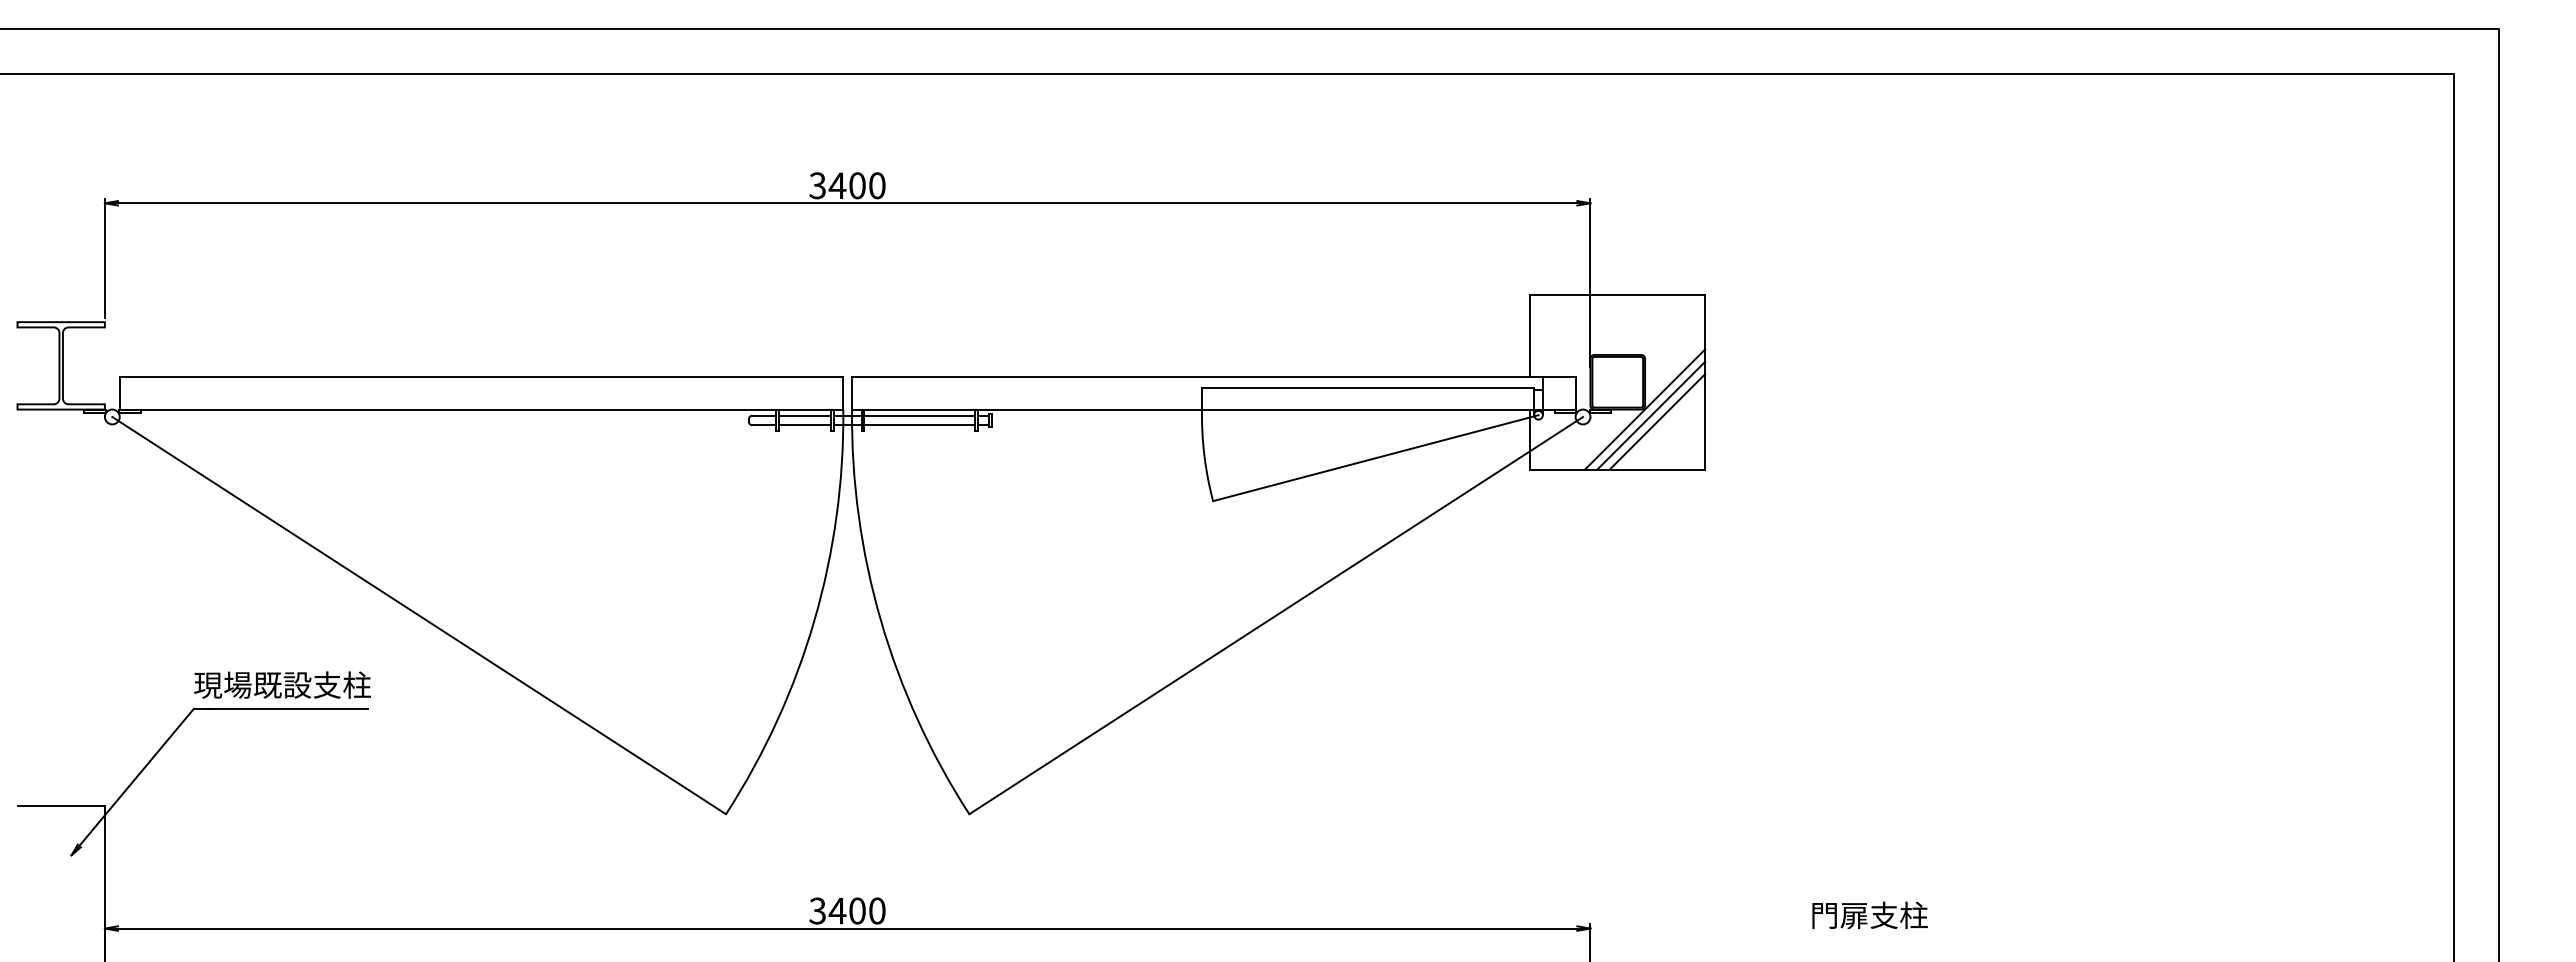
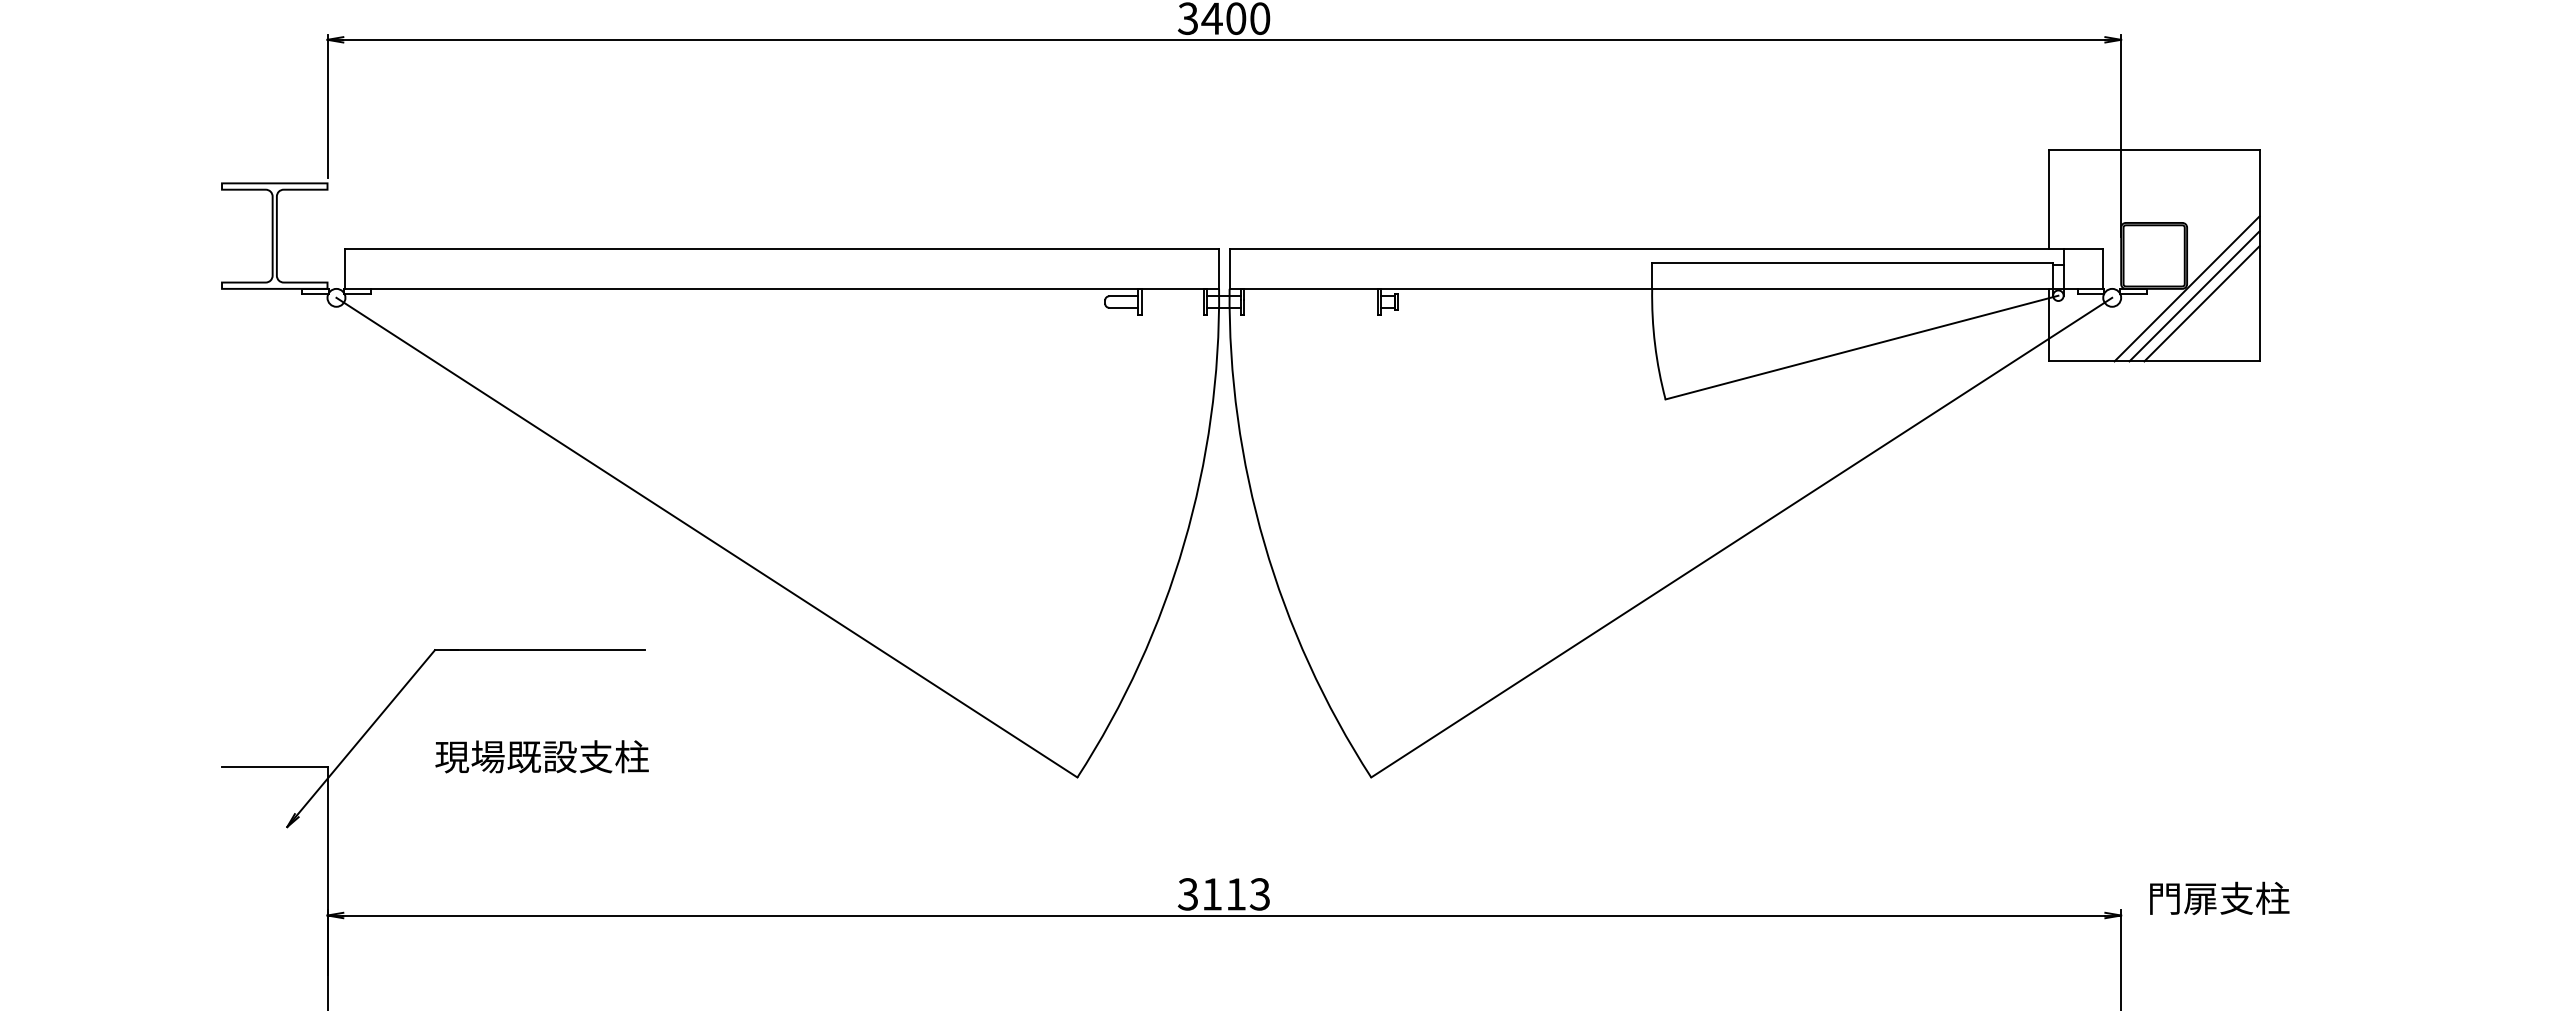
line: (805, 415) -> (1173, 296), removed
line: (919, 415) -> (1311, 296), removed
line: (805, 425) -> (1173, 308), removed
line: (919, 425) -> (1311, 308), removed
text: (282, 684) -> (541, 756), moved
text: (856, 910) -> (1234, 893), 3400 -> 3113
text: (1869, 915) -> (2219, 898), moved

